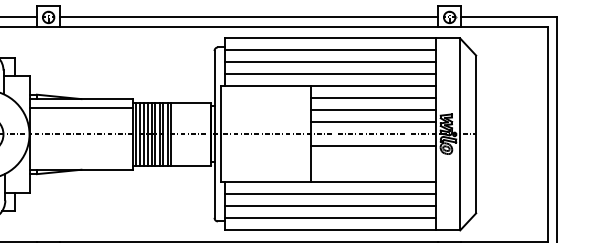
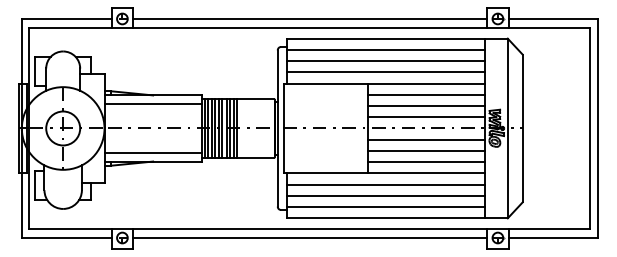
line: (373, 157) -> (426, 150), added
line: (80, 161) -> (152, 153), added
line: (373, 170) -> (426, 162), added

